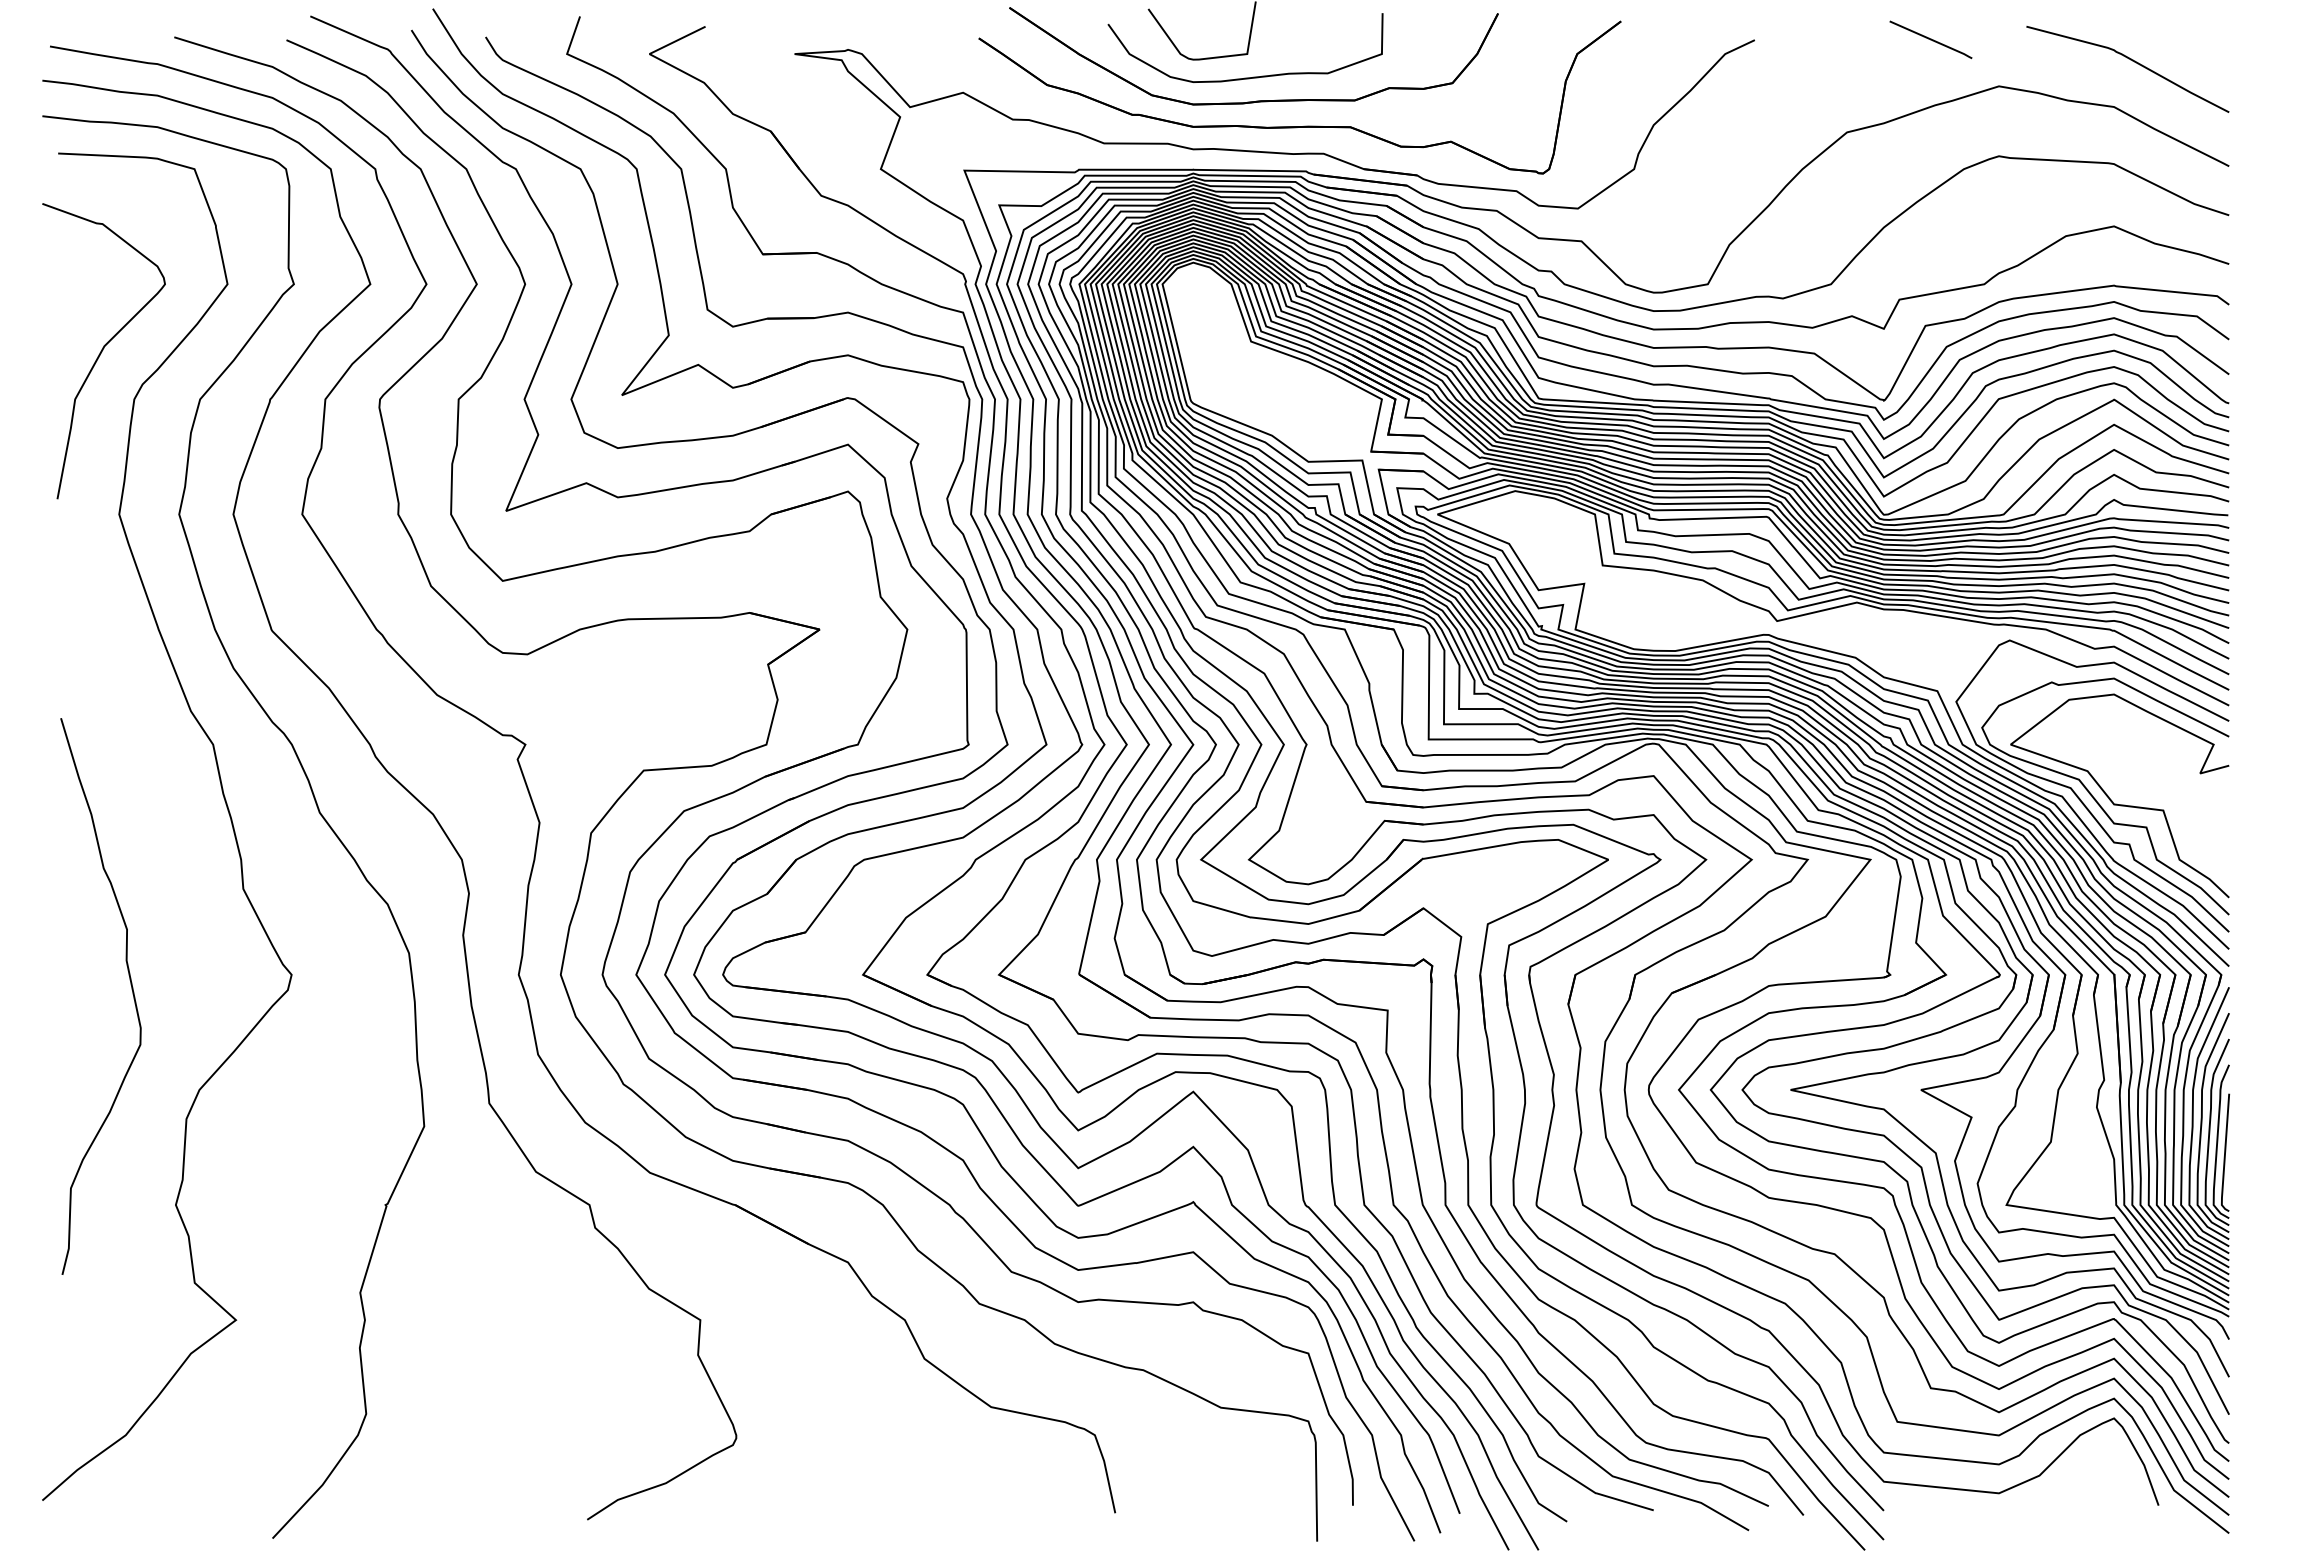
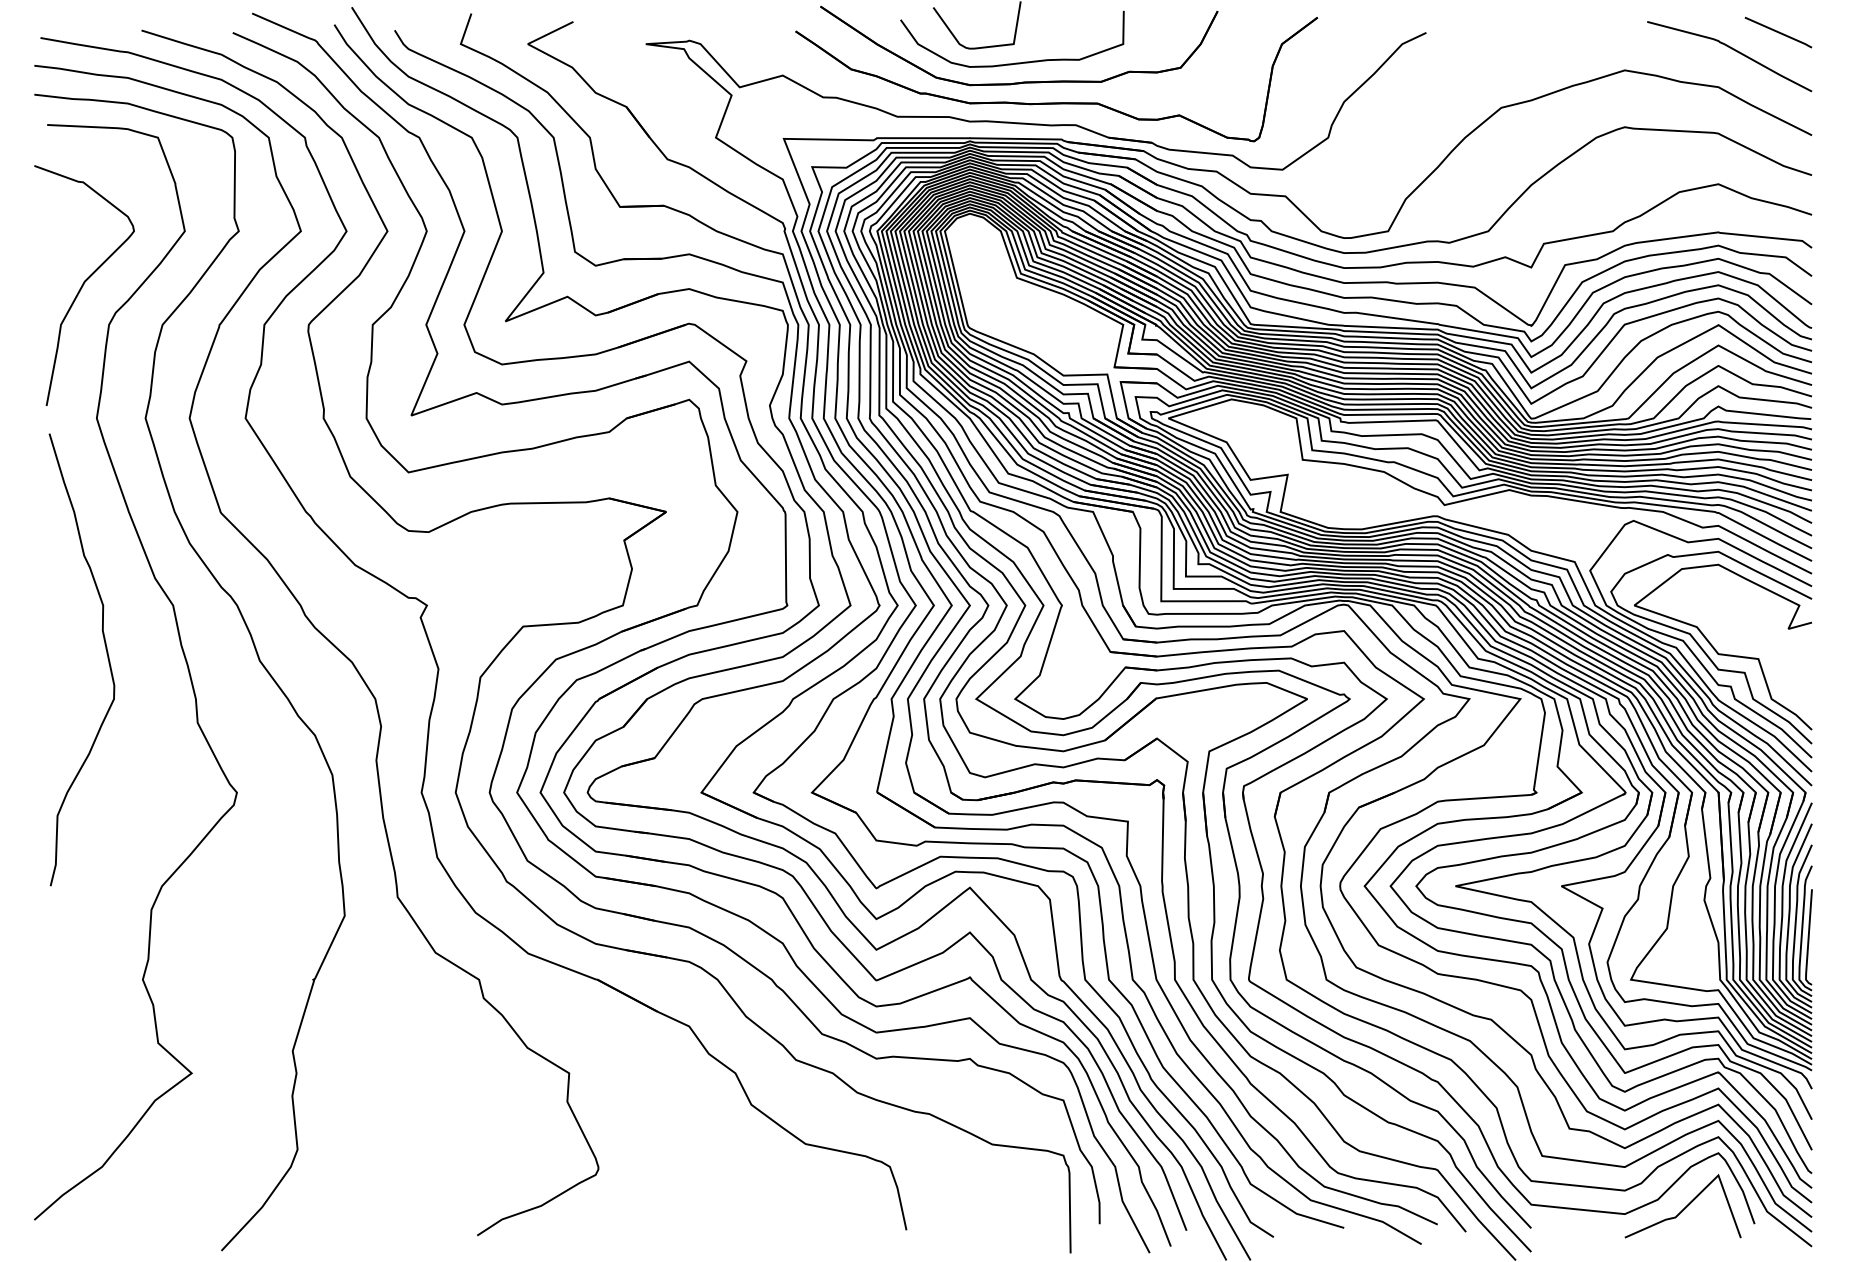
line: (1930, 39) -> (1778, 32), moved
curve: (131, 989) -> (106, 654), moved
line: (2072, 1485) -> (1684, 1207), added

